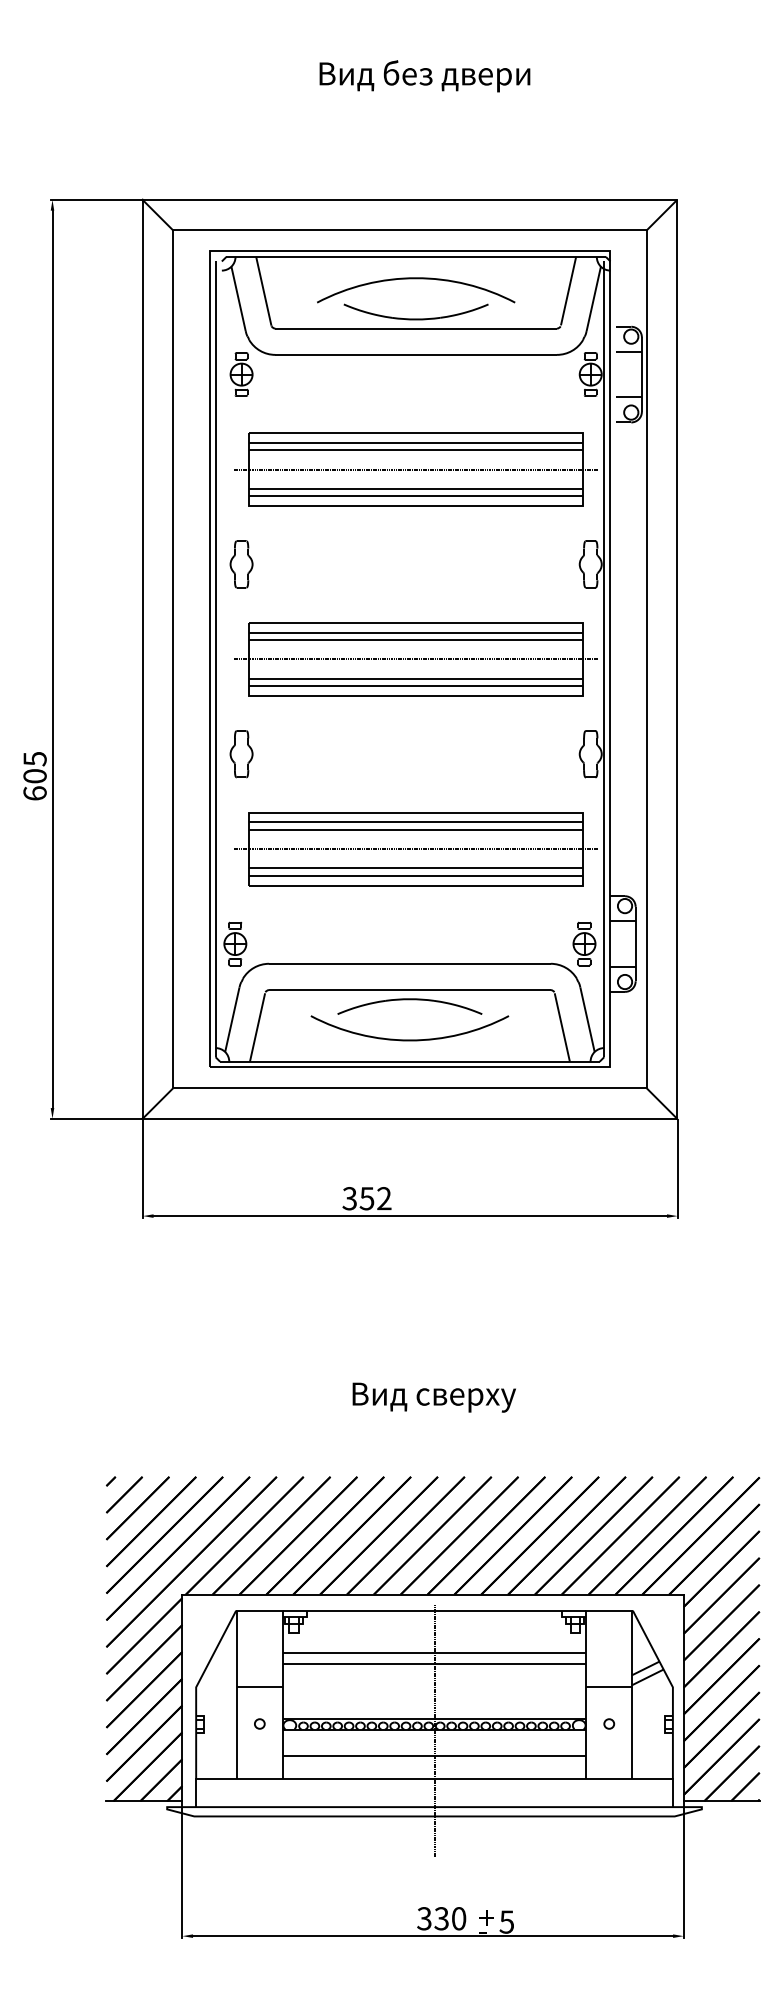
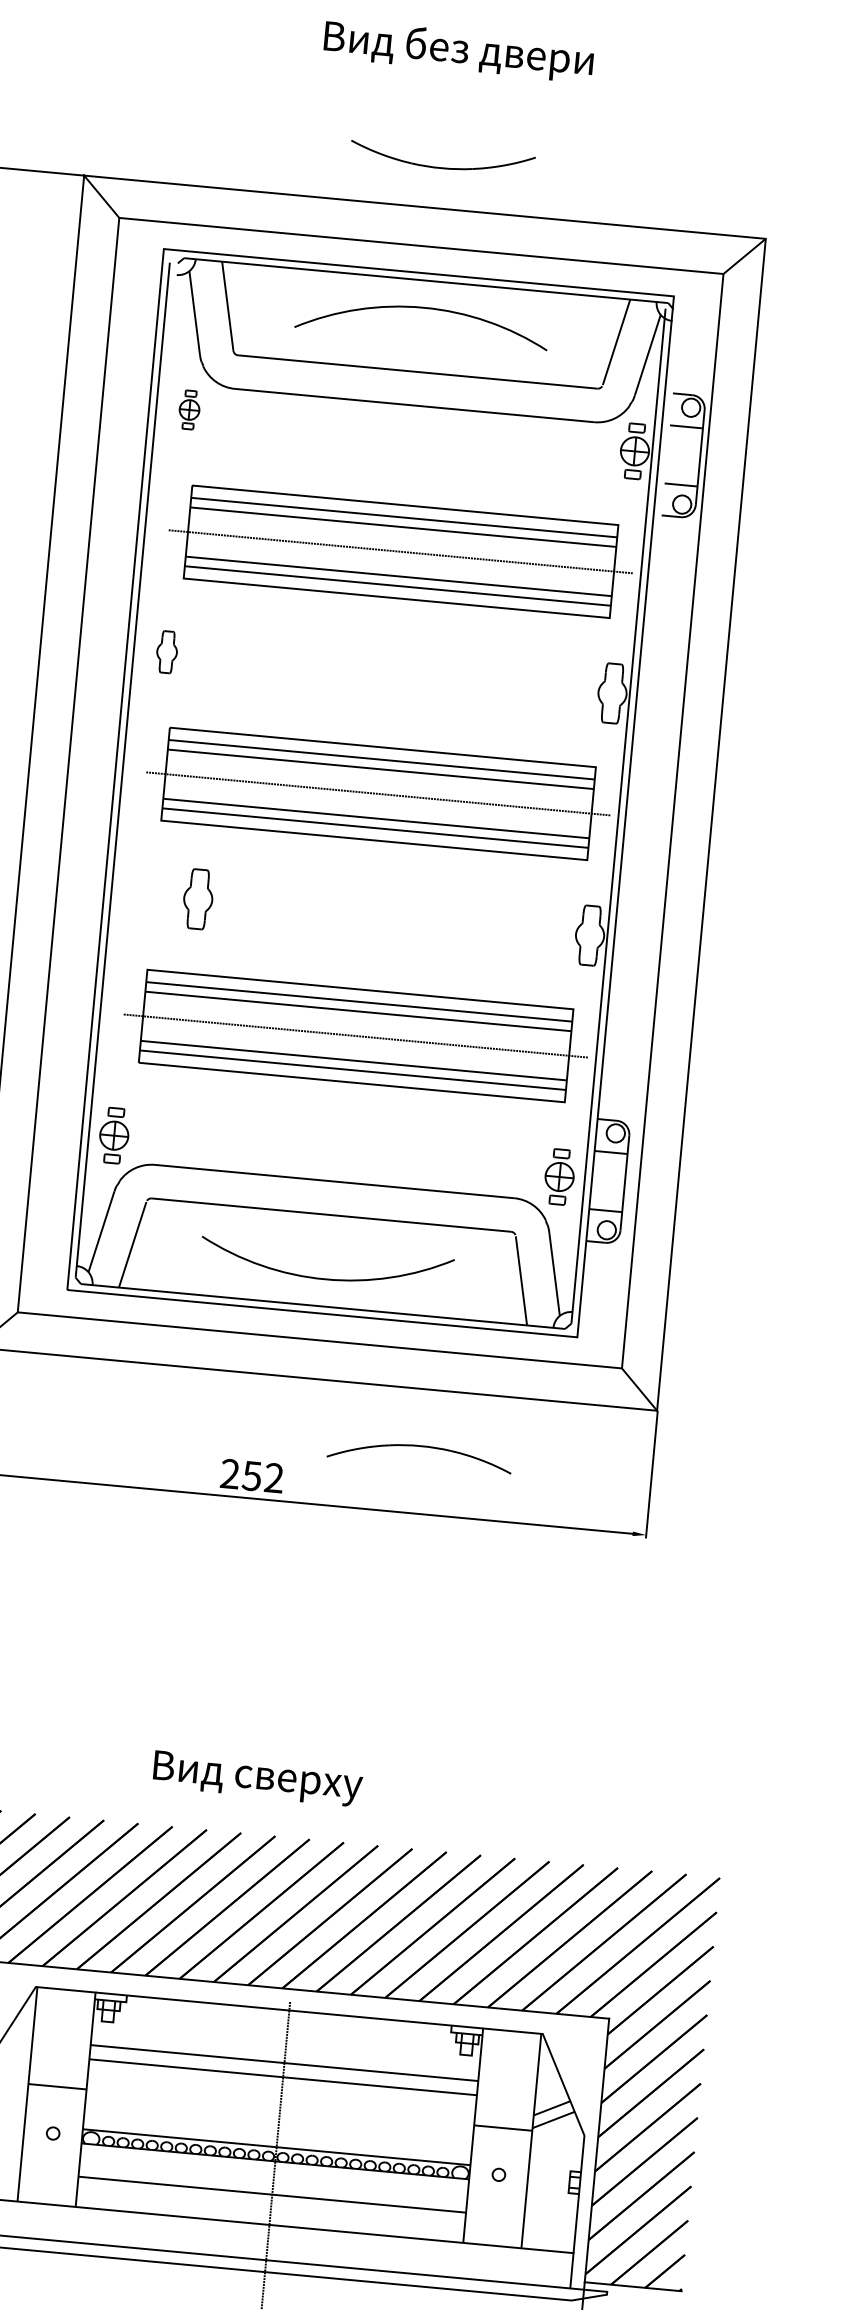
part: (415, 318) -> (441, 166), moved
part: (241, 374) -> (189, 409), size x0.7
part: (241, 564) -> (167, 652), size x0.7
part: (241, 754) -> (198, 899), moved
part: (409, 1006) -> (419, 1455), moved
text: (349, 1198) -> (229, 1473), 352 -> 252
text: (433, 1397) -> (256, 1778), moved

